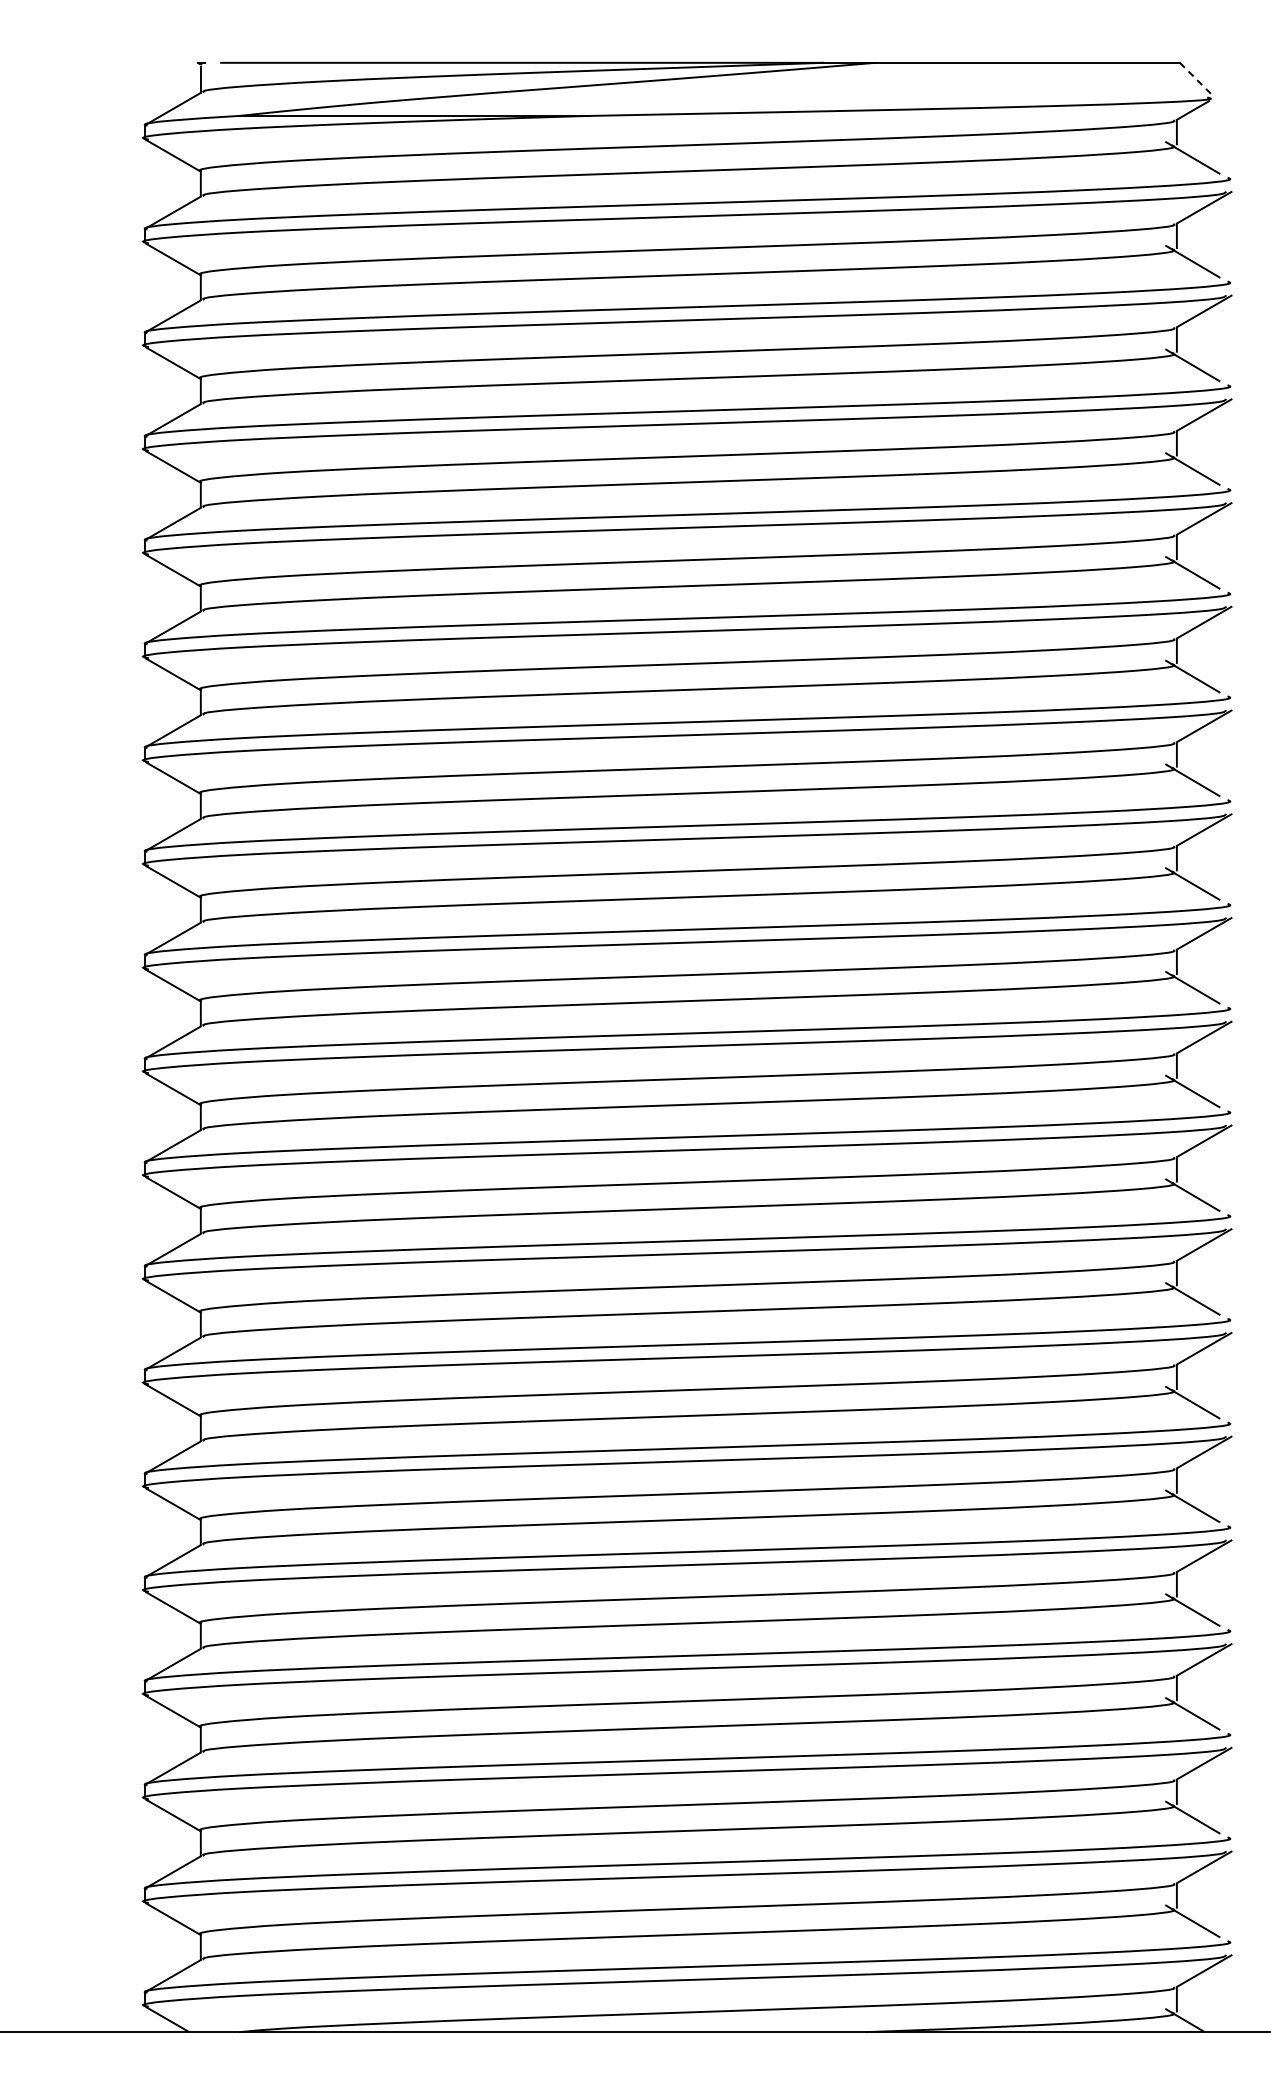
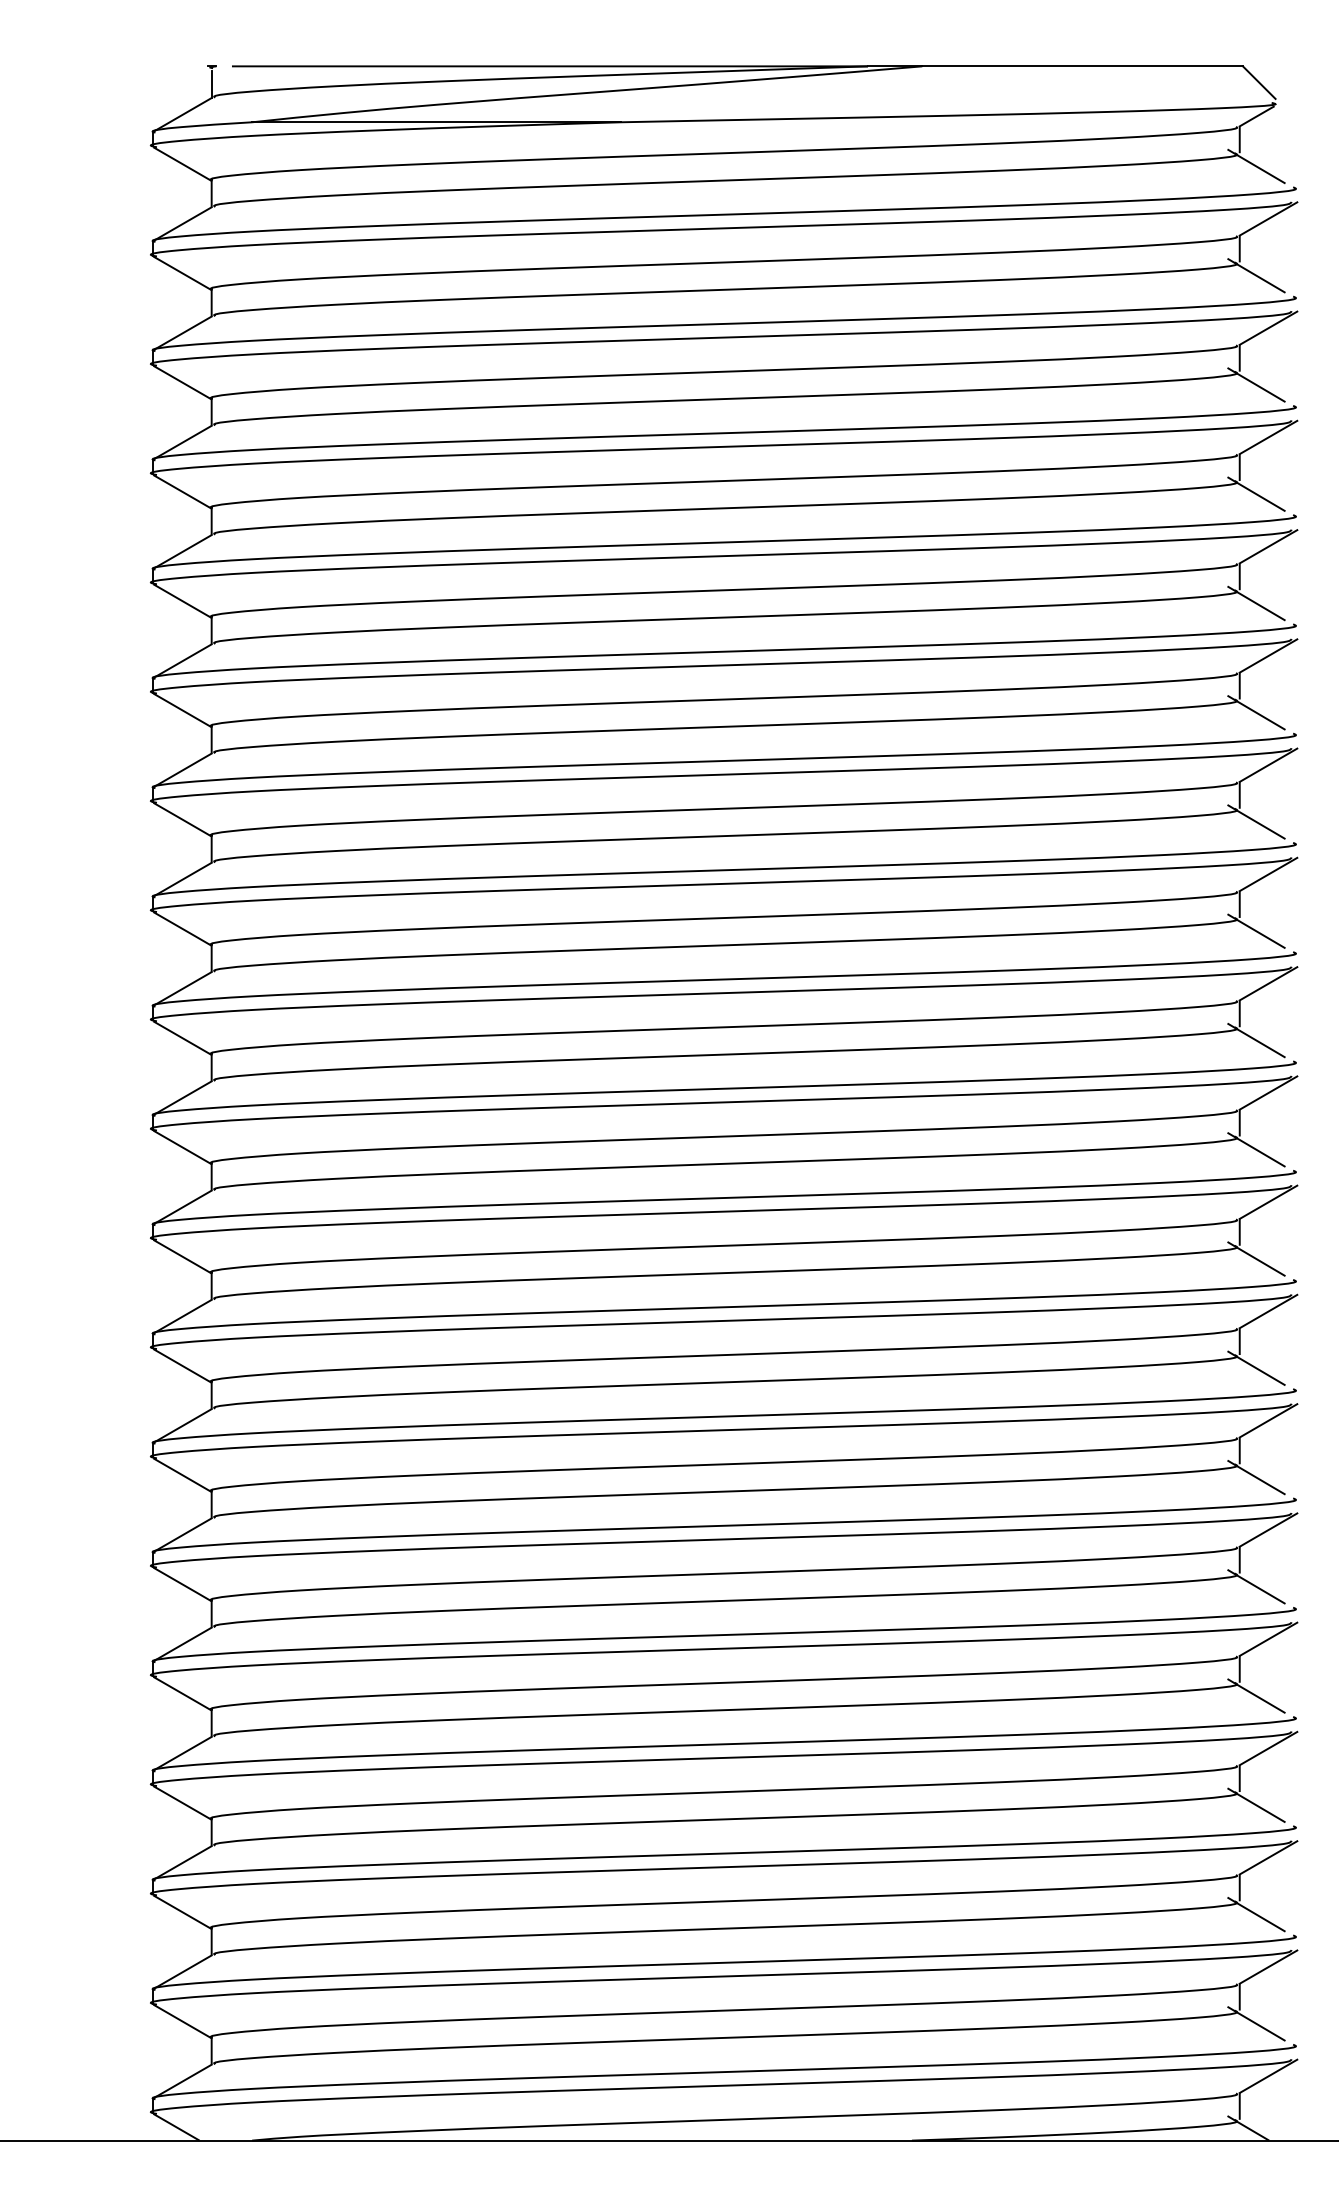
line: (1195, 78) -> (1259, 82), dashed -> solid

